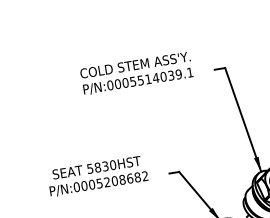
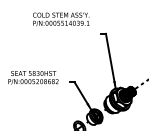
text: (137, 73) -> (61, 19), moved

